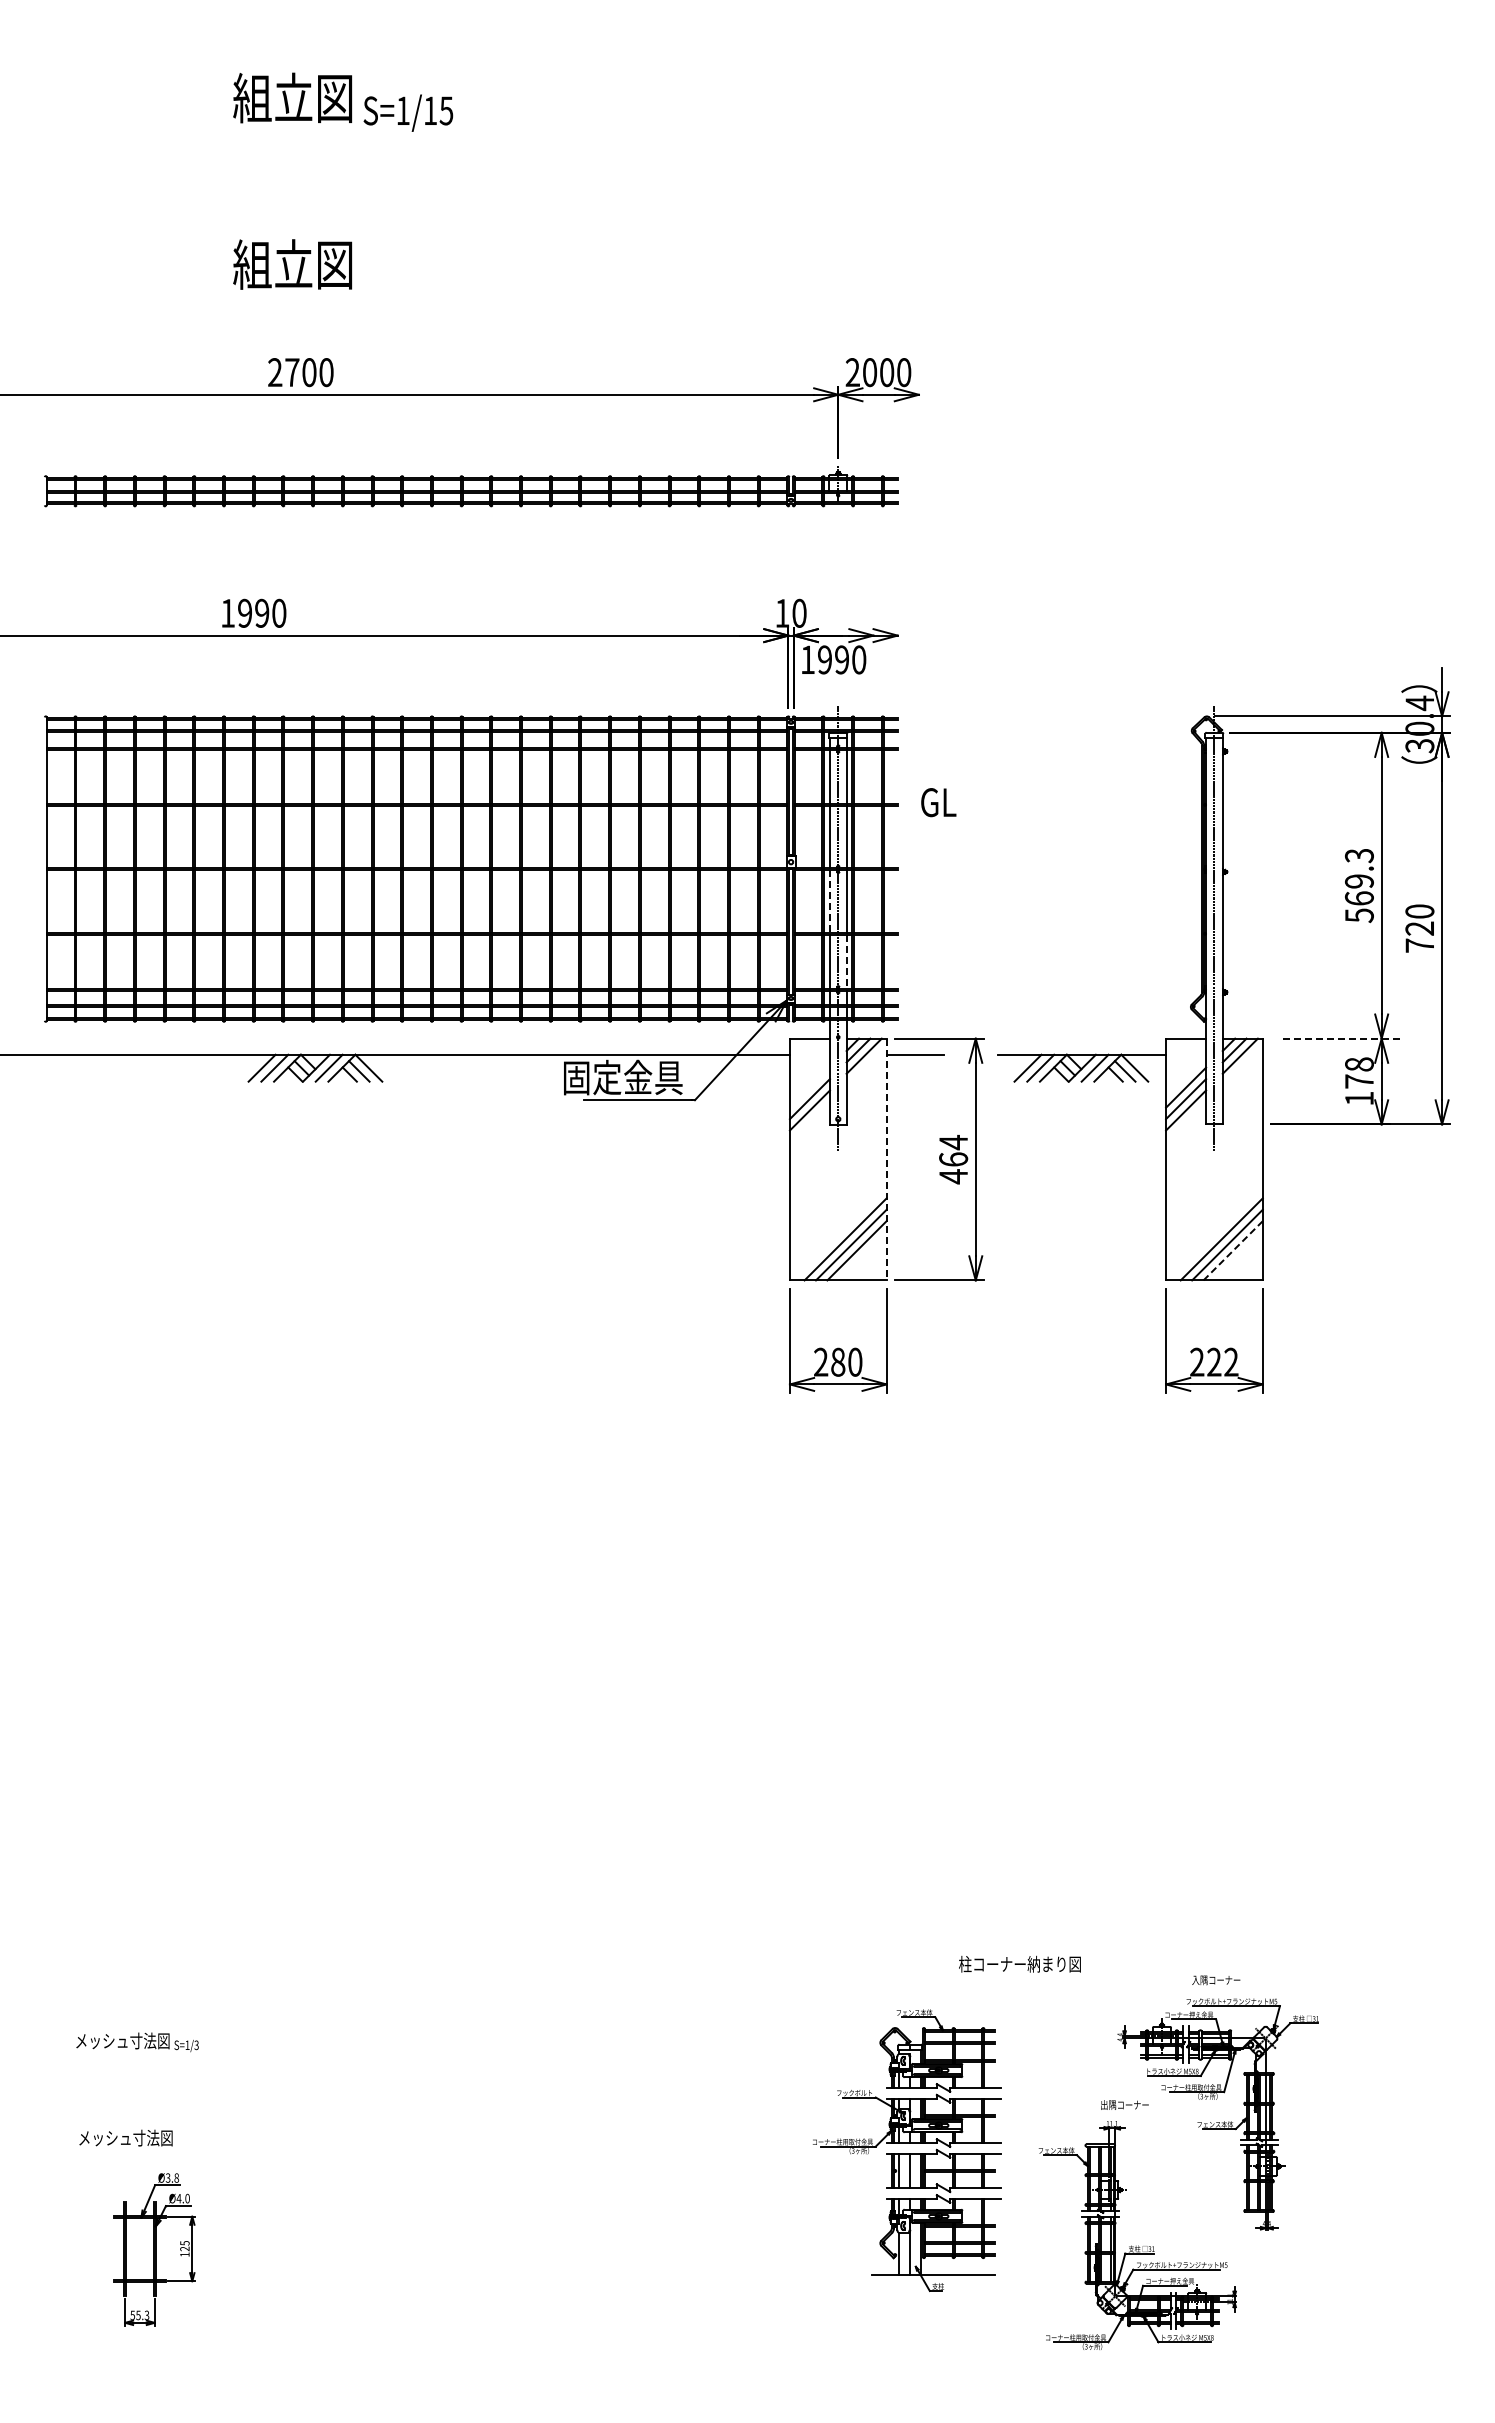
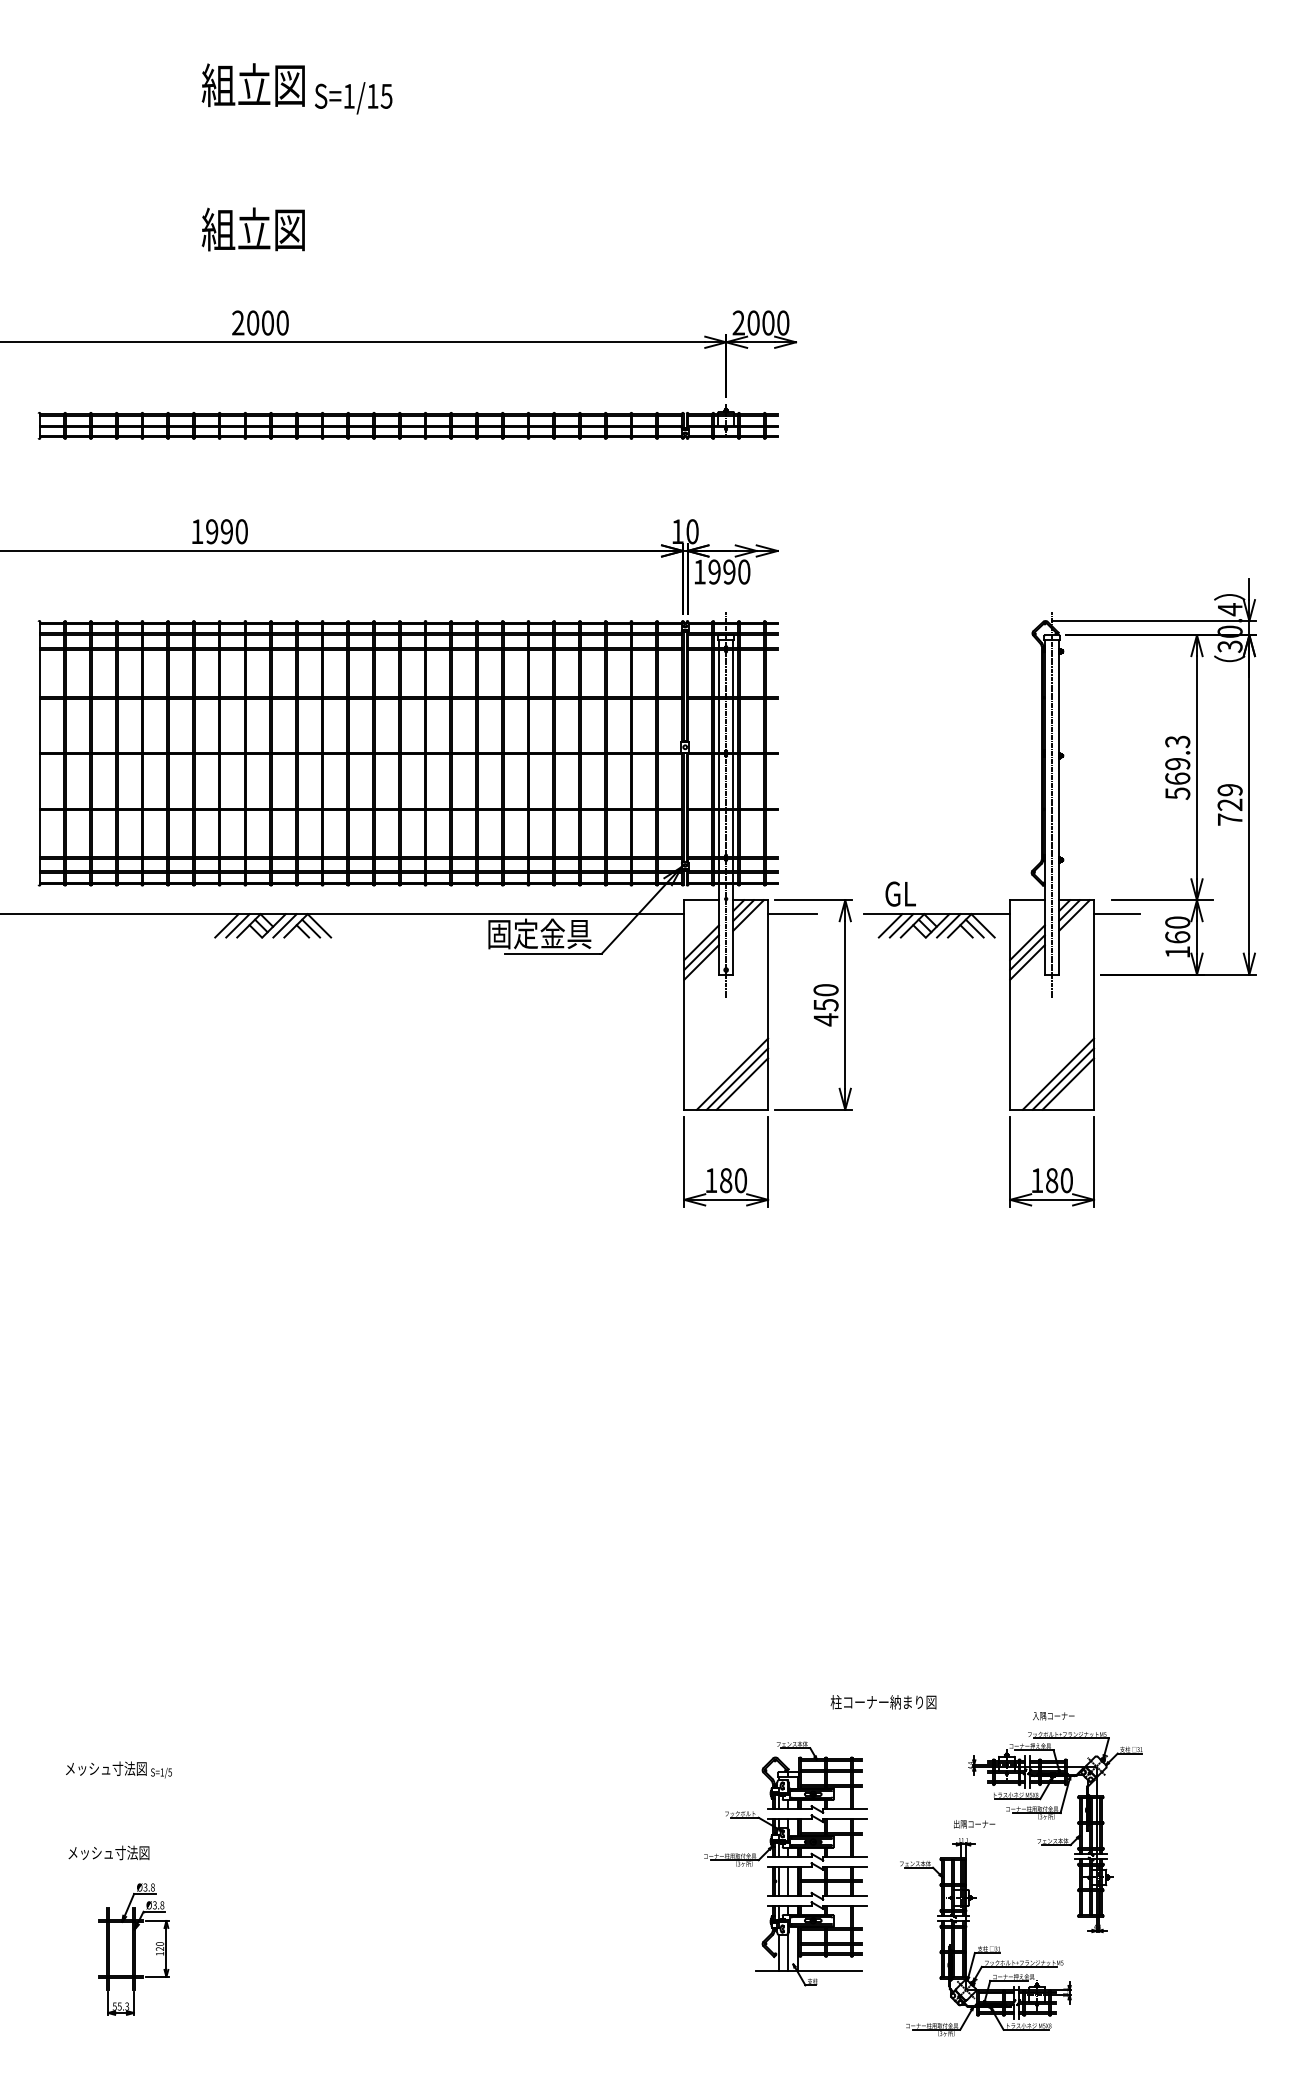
text: (292, 372) -> (253, 323), 2700 -> 2000
text: (938, 802) -> (900, 894), moved
line: (829, 902) -> (718, 782), dashed -> solid
text: (1419, 911) -> (1229, 790), 720 -> 729
line: (846, 961) -> (733, 833), dashed -> solid
line: (1342, 1038) -> (1163, 900), dashed -> solid
line: (1289, 1054) -> (1117, 913), added
text: (1359, 1072) -> (1177, 929), 178 -> 160
line: (809, 1087) -> (701, 942), added
text: (953, 1150) -> (825, 997), 464 -> 450
line: (886, 1159) -> (767, 1004), dashed -> solid
line: (1233, 1250) -> (1068, 1083), dashed -> solid
text: (821, 1361) -> (711, 1179), 280 -> 180
text: (1214, 1361) -> (1052, 1179), 222 -> 180
text: (196, 2044) -> (170, 1771), S=1/3 -> S=1/5
text: (182, 2198) -> (157, 1905), Ø4.0 -> Ø3.8
text: (184, 2243) -> (159, 1944), 125 -> 120

